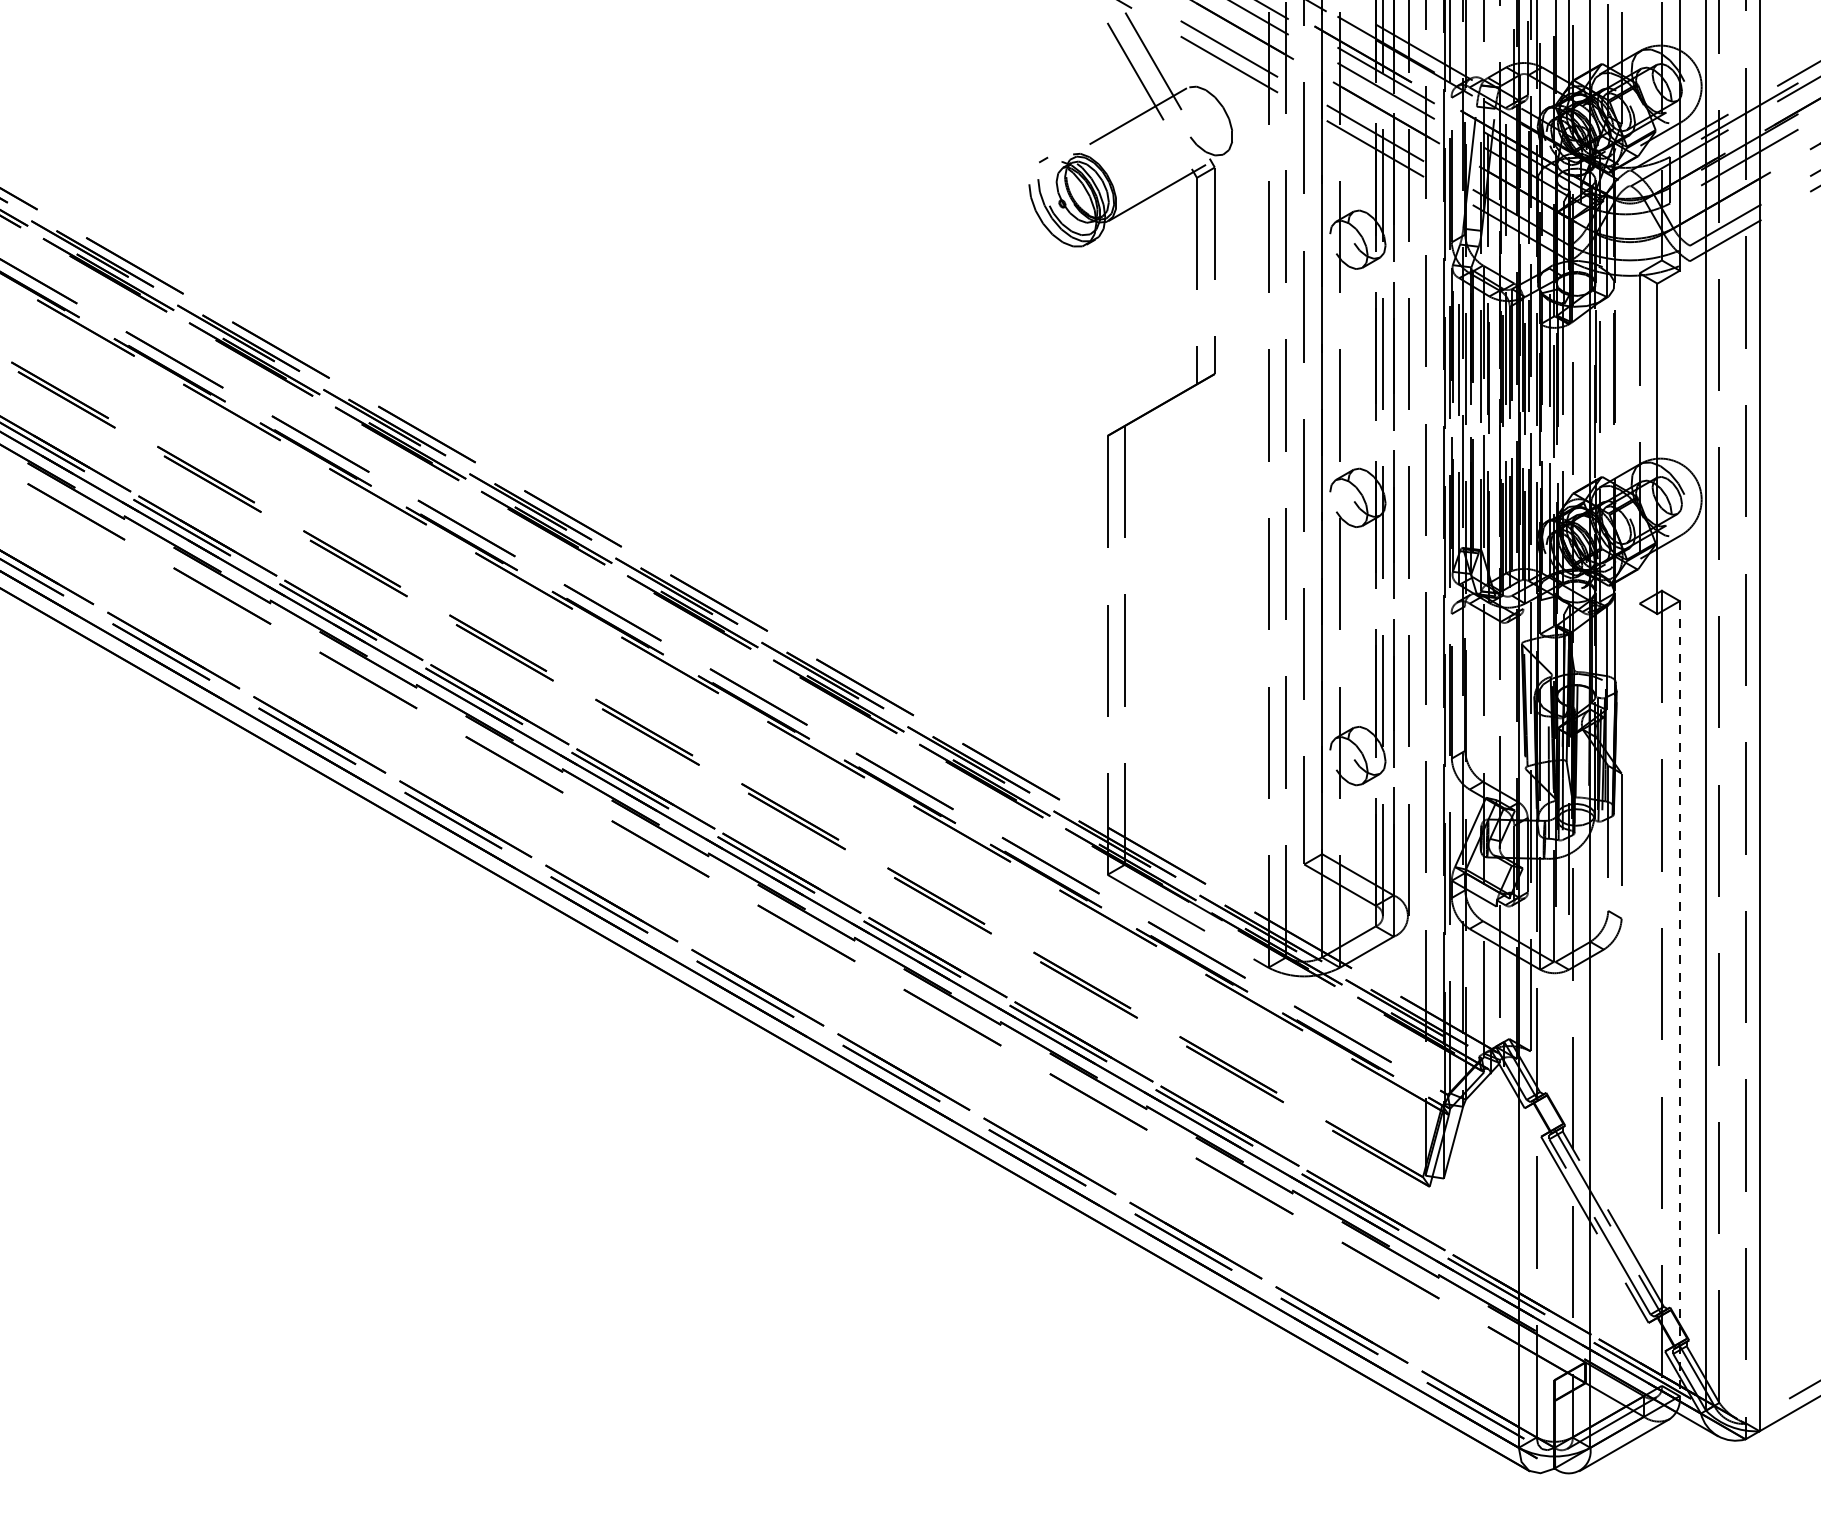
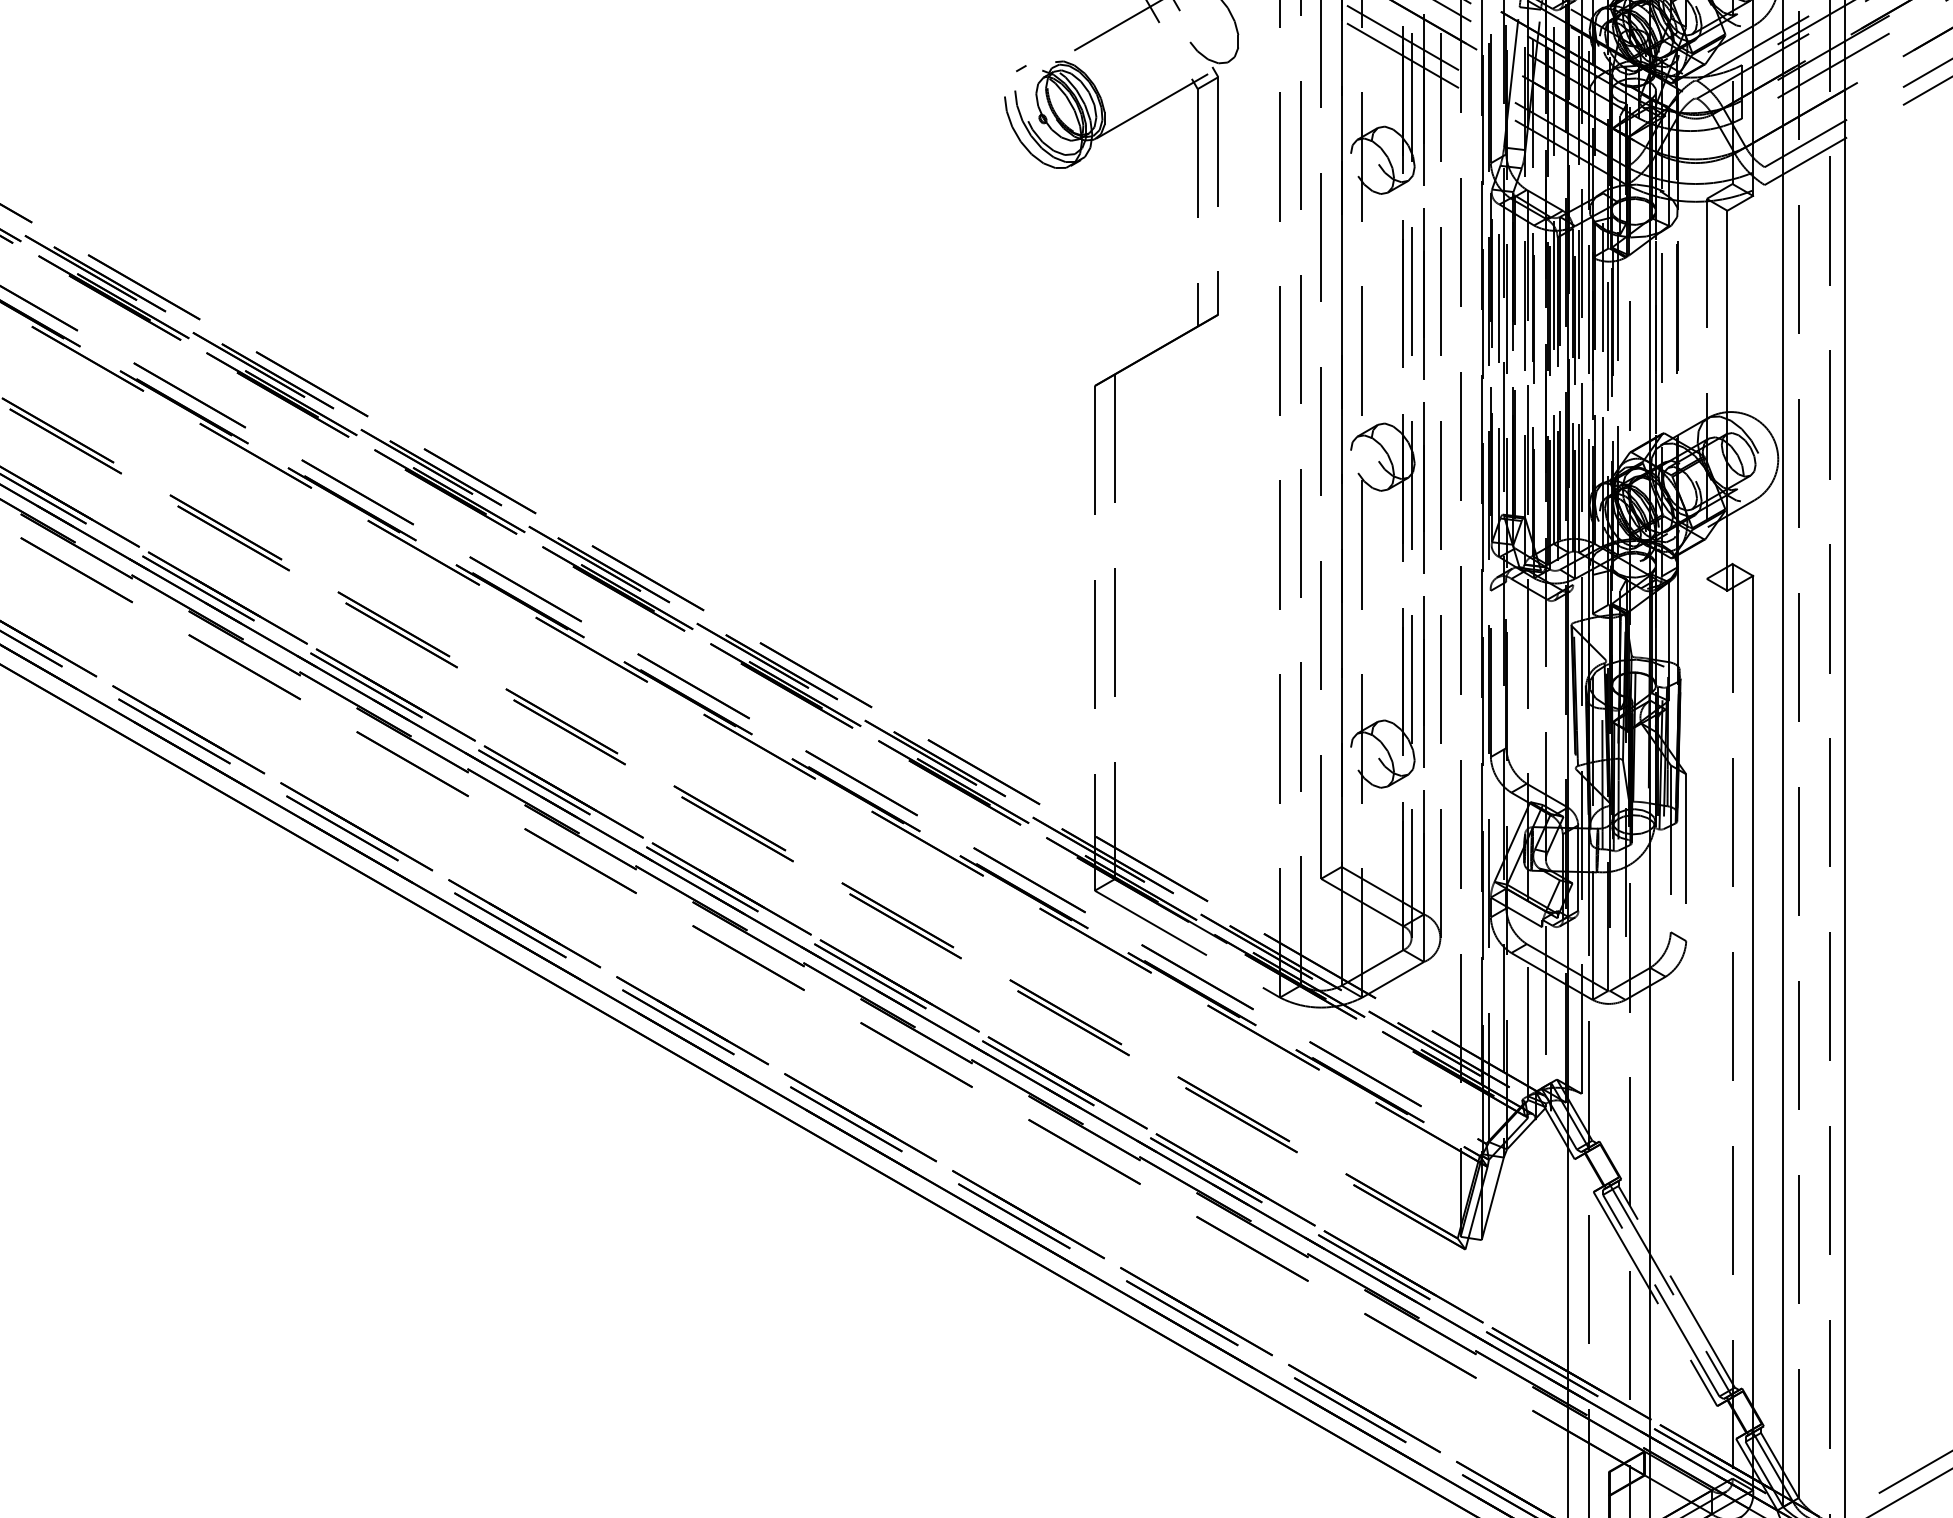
line: (1679, 998) -> (1752, 1032), dashed -> solid

